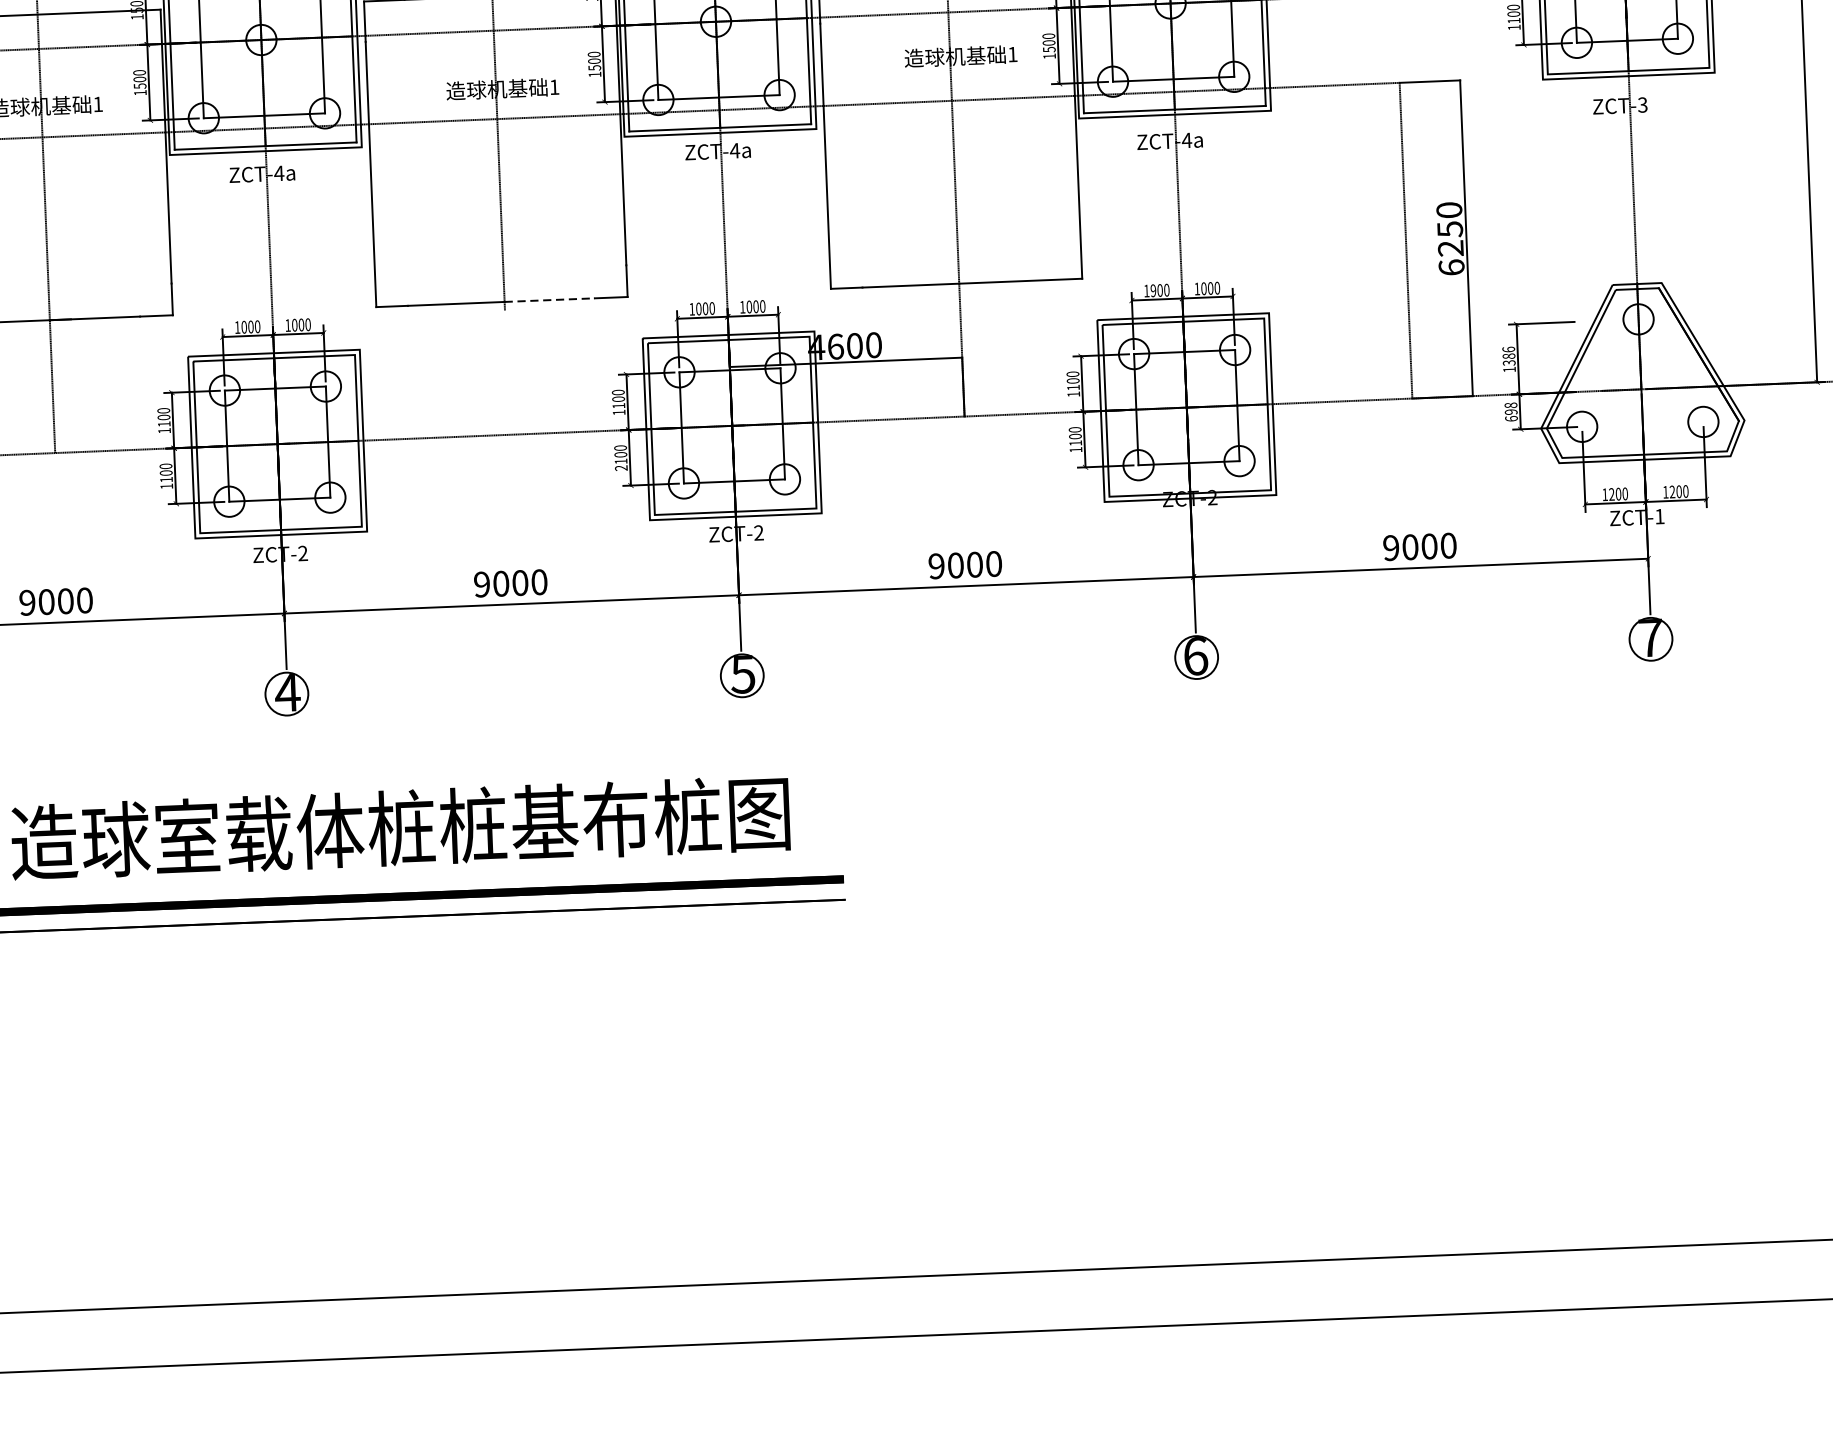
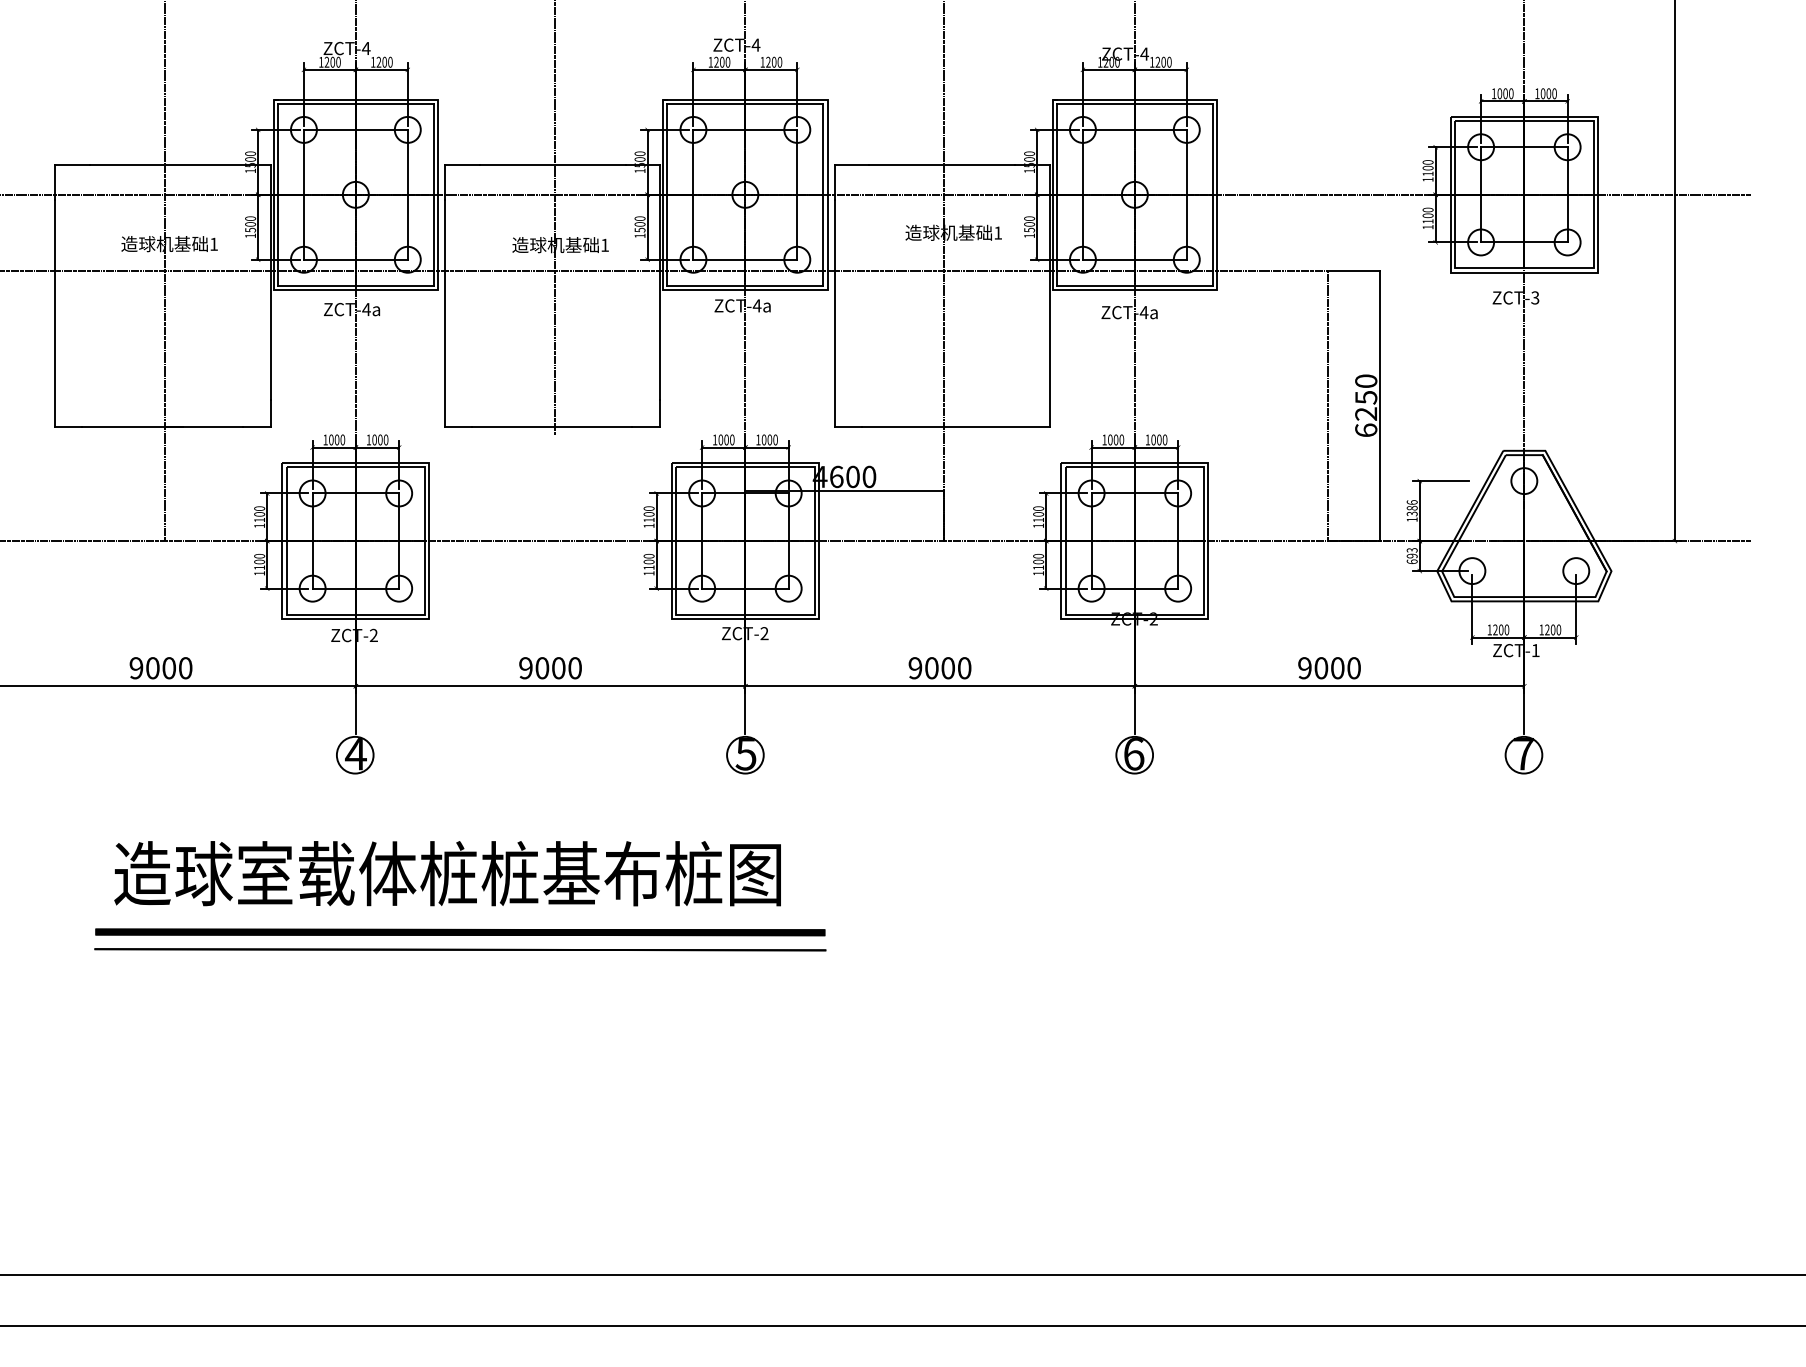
text: (1153, 290) -> (1110, 439), 1900 -> 1000
line: (549, 300) -> (593, 427), dashed -> solid
text: (1511, 405) -> (1412, 550), 698 -> 693
text: (620, 468) -> (648, 573), 2100 -> 1100

